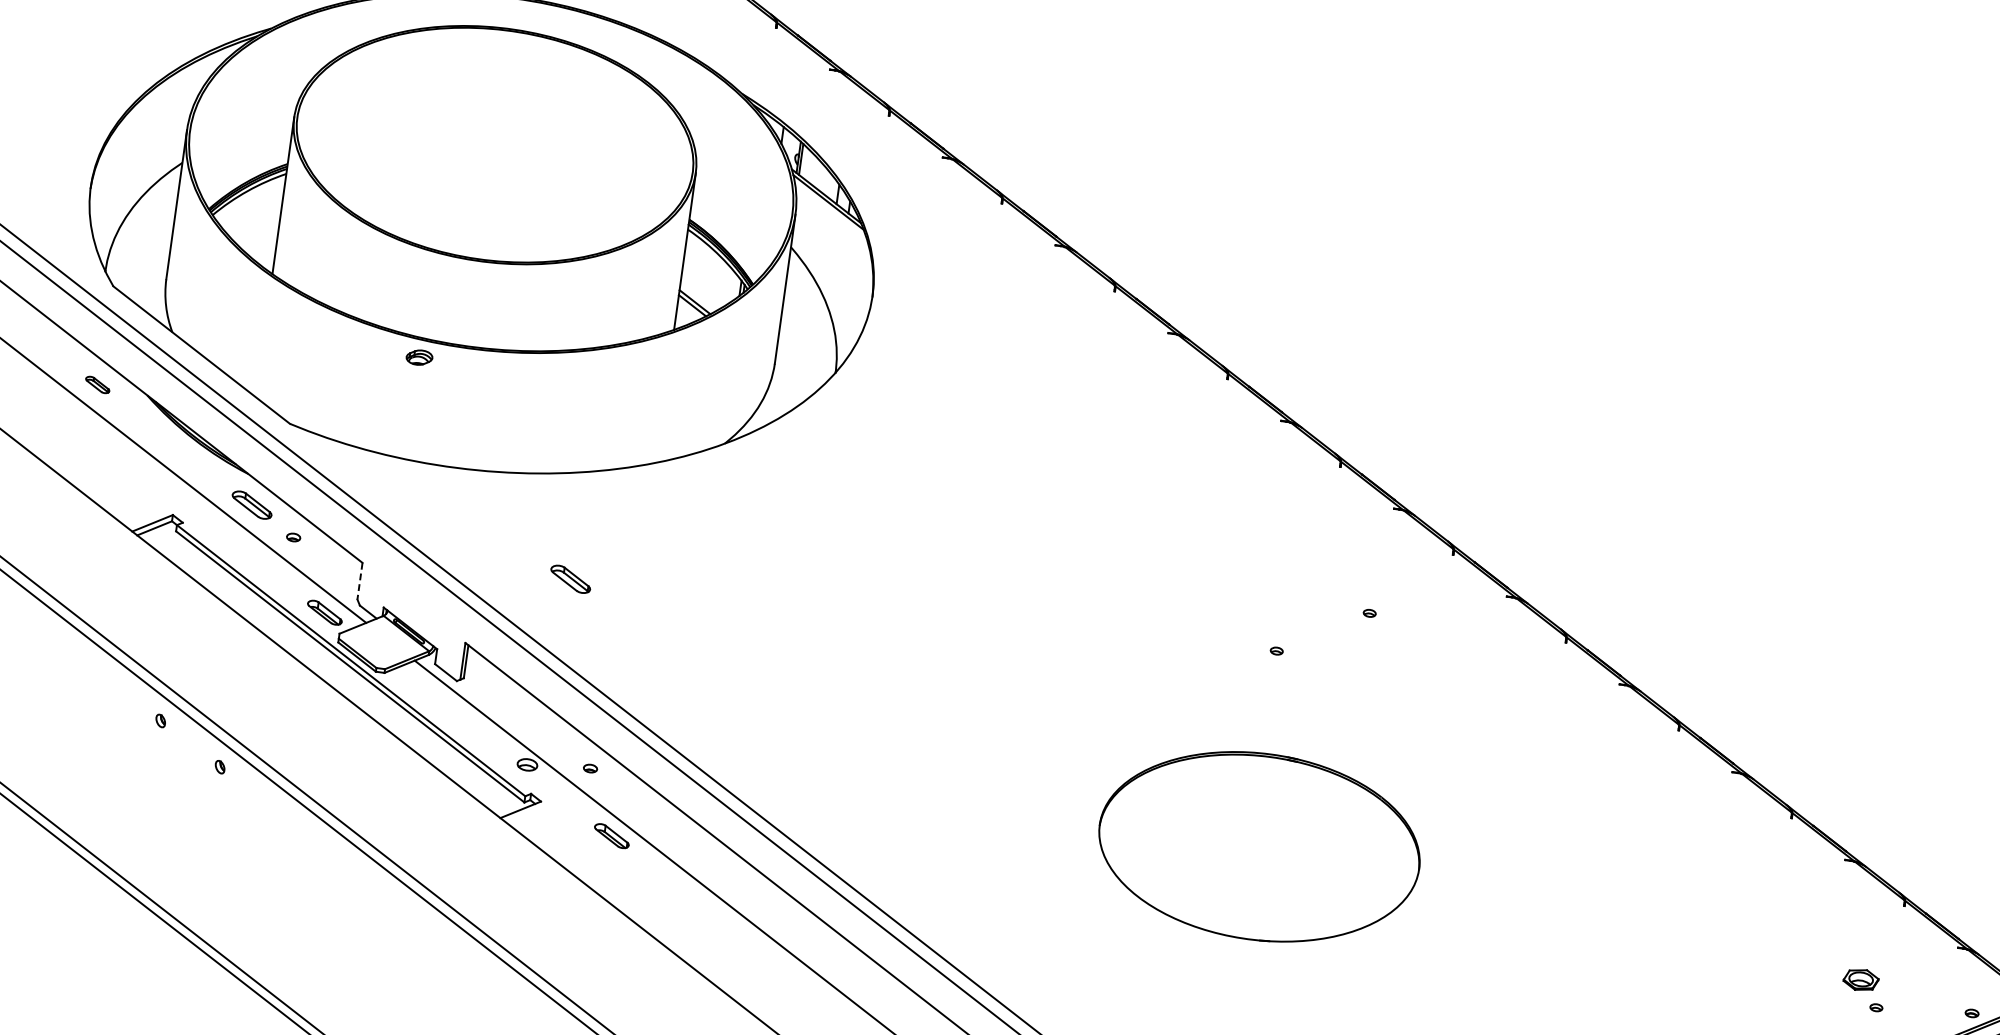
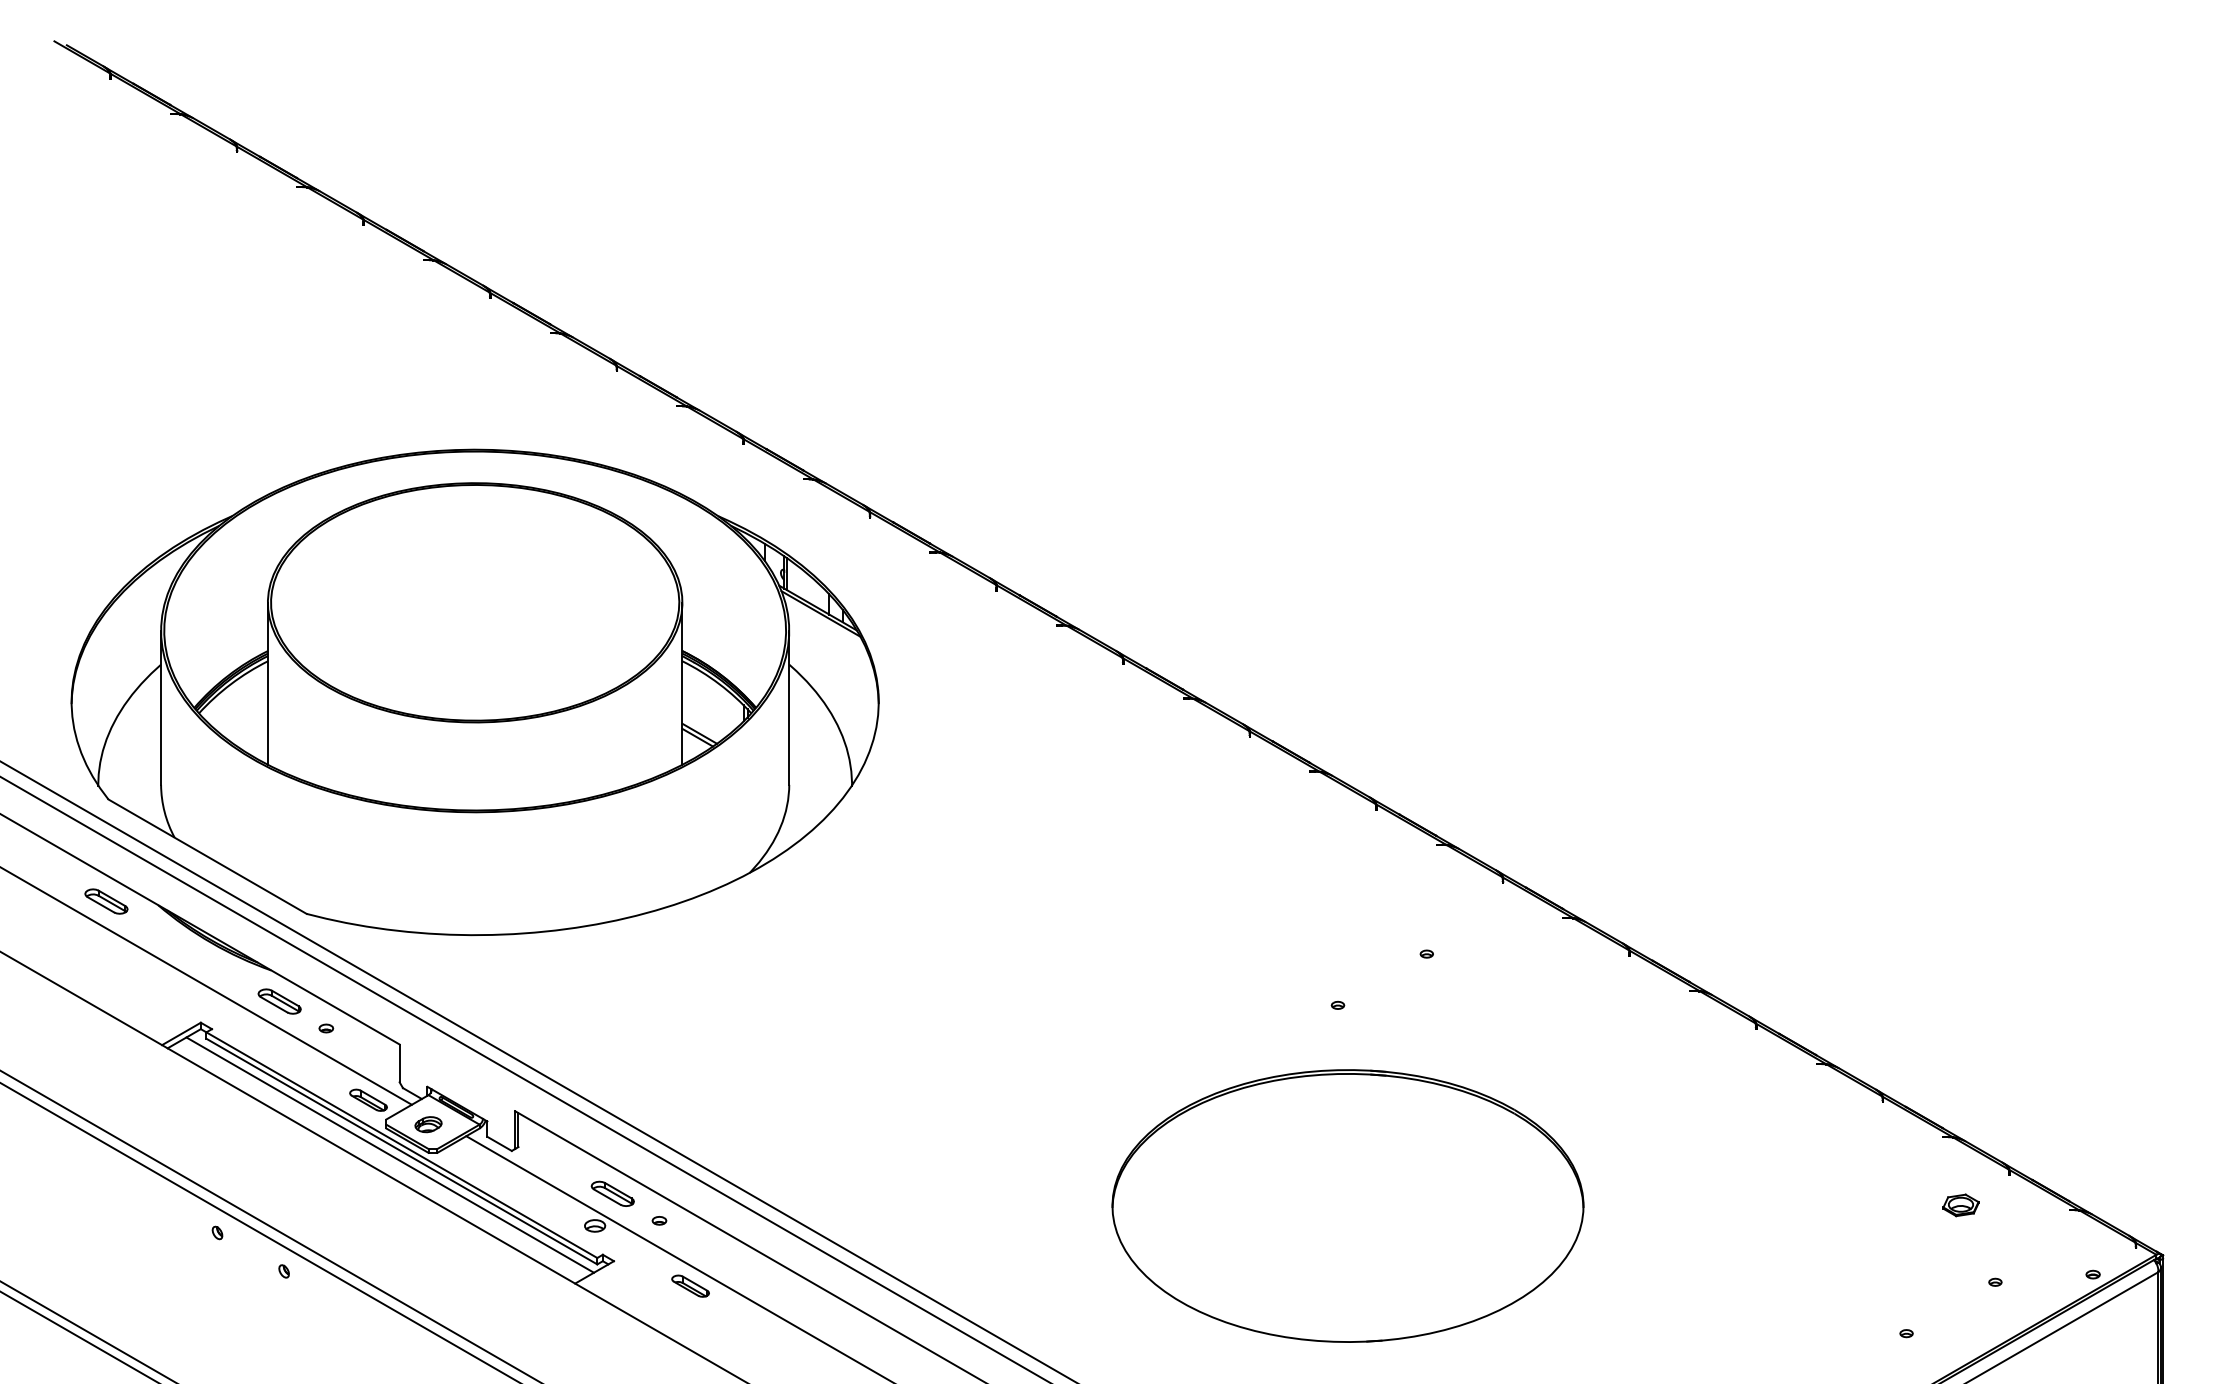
part: (419, 357) -> (428, 1124), moved
part: (97, 384) -> (106, 901), size x1.67
part: (570, 578) -> (612, 1193), moved
line: (359, 581) -> (399, 1063), dashed -> solid
line: (337, 668) -> (389, 1154), added
part: (1259, 846) -> (1347, 1205), size x1.43
part: (1860, 980) -> (1960, 1205), moved

